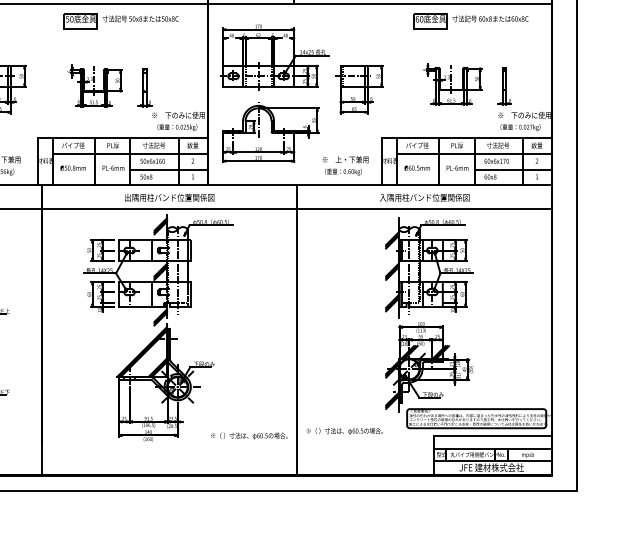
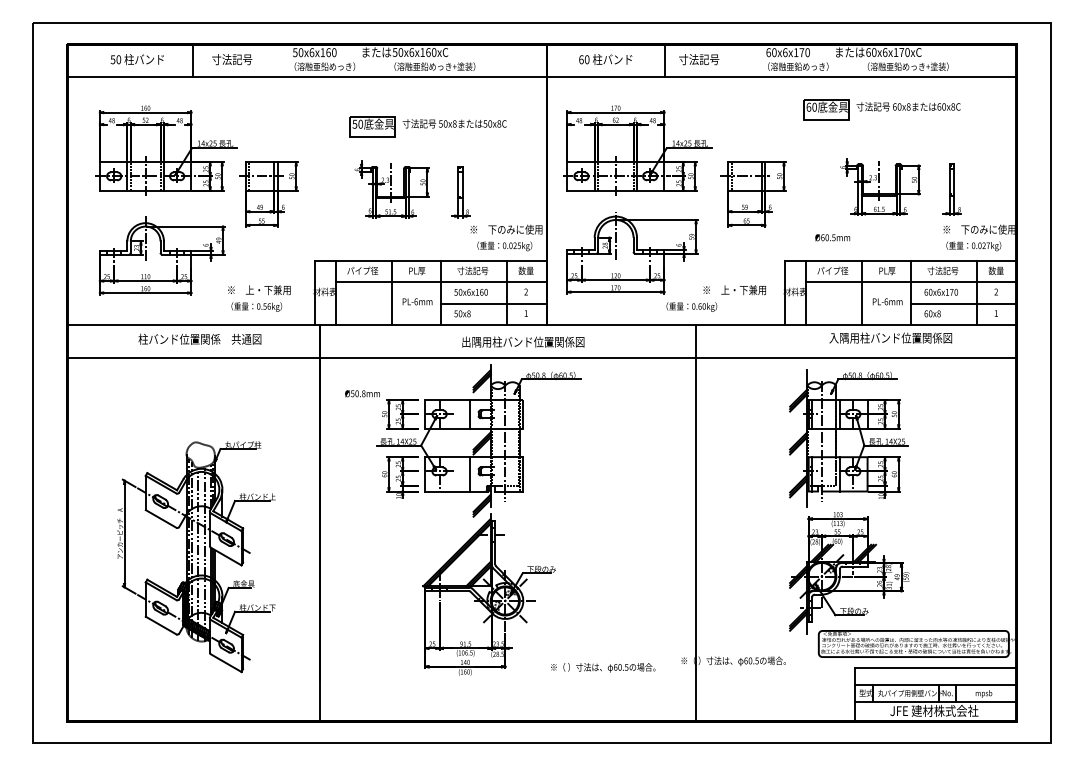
part: (120, 20) -> (427, 126), moved
part: (470, 20) -> (881, 109), moved
text: (73, 168) -> (362, 393), moved
text: (417, 168) -> (832, 237), moved
text: (343, 171) -> (691, 306), moved
text: (169, 197) -> (523, 341), moved
text: (424, 197) -> (890, 337), moved
line: (297, 329) -> (695, 522), moved

